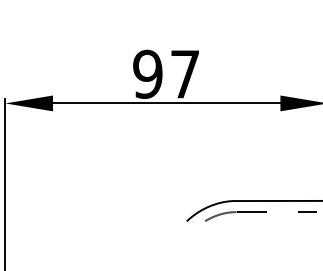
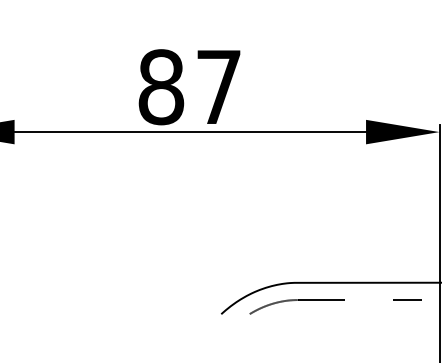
text: (147, 74) -> (160, 87), 97 -> 87

